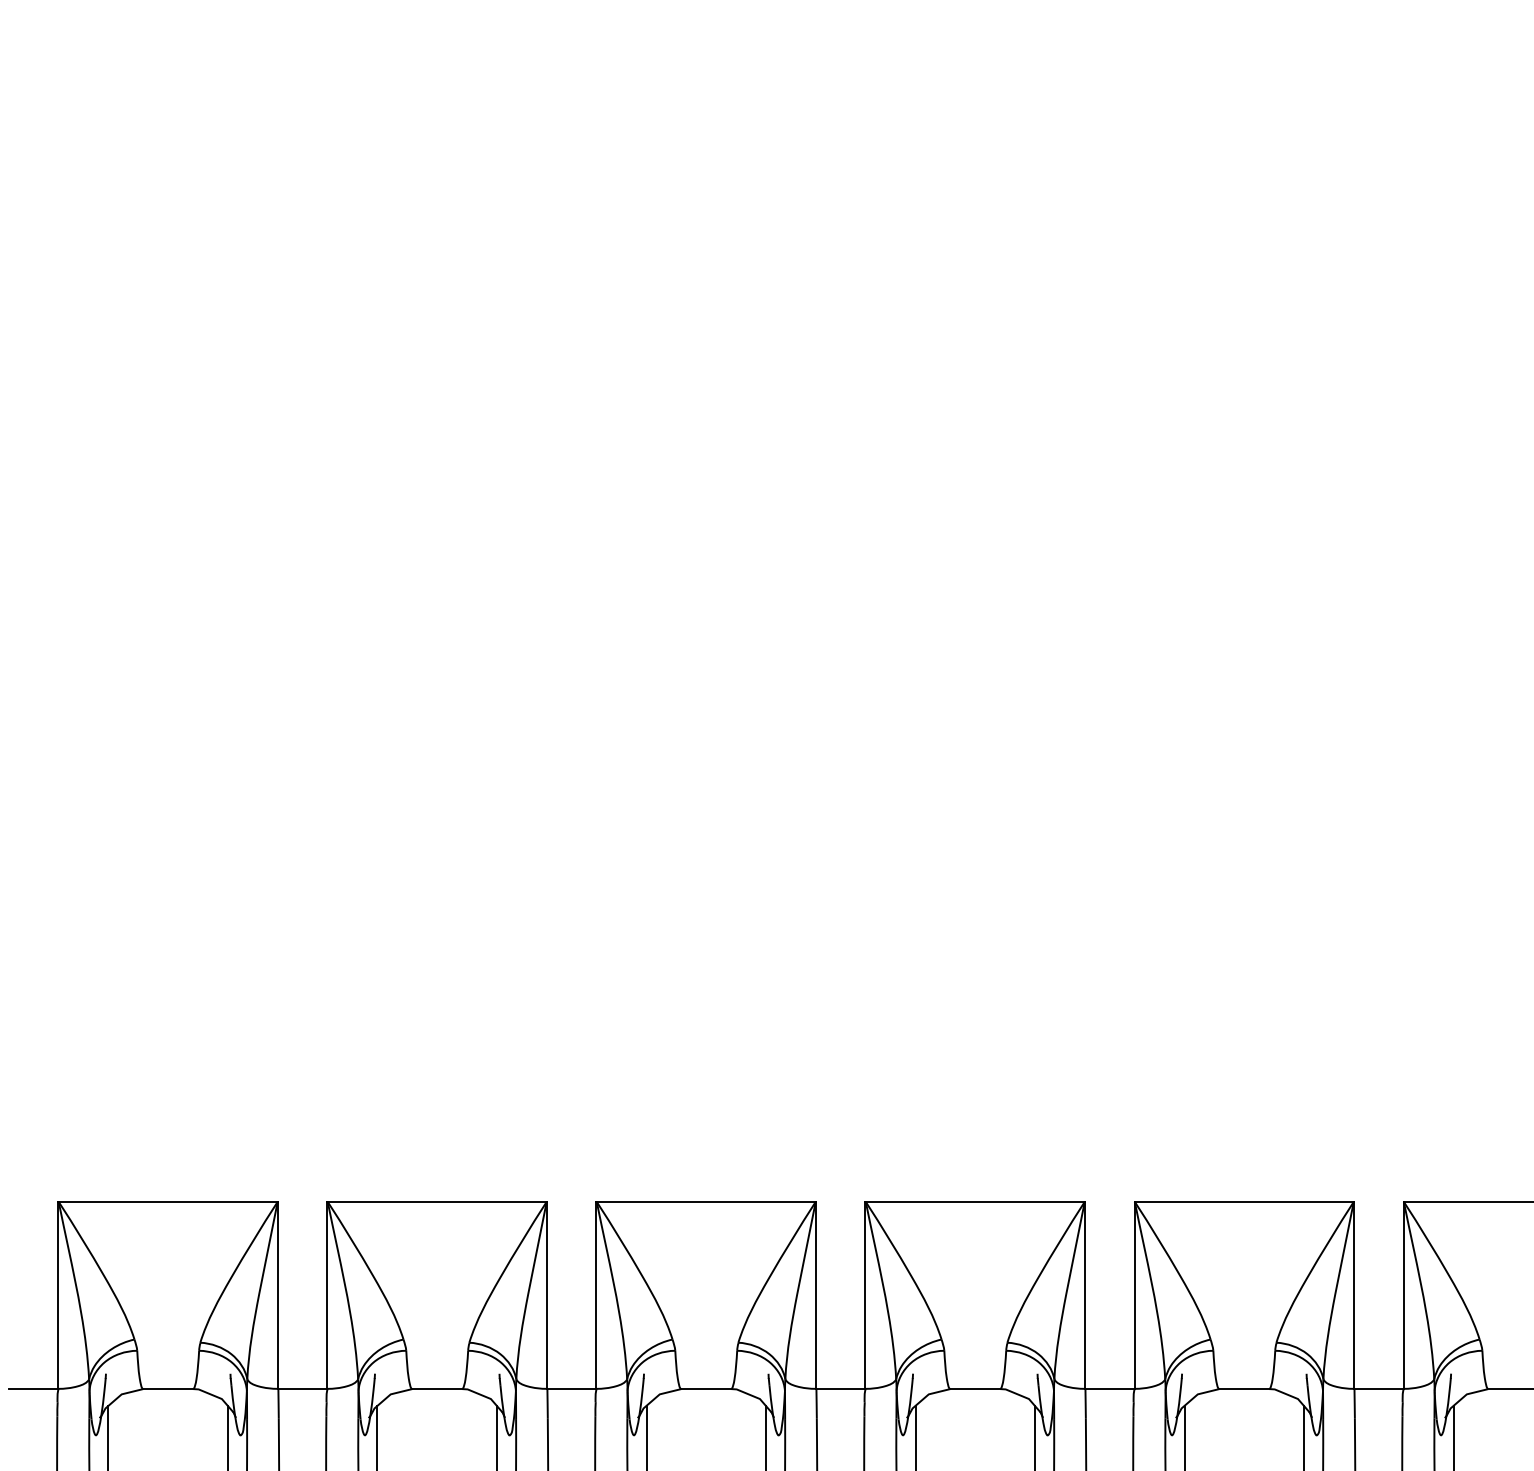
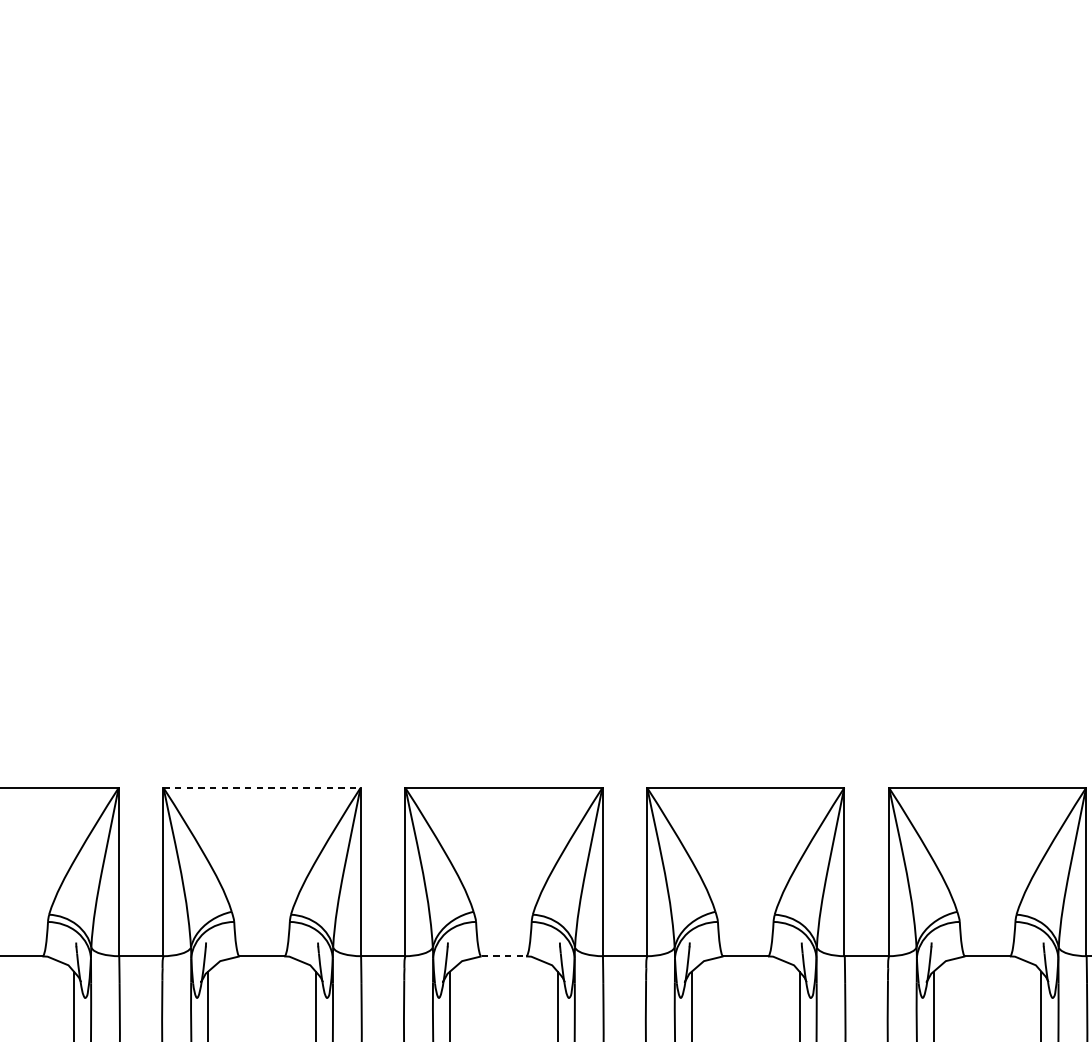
line: (437, 1201) -> (262, 787), solid -> dashed
line: (706, 1389) -> (504, 956), solid -> dashed

